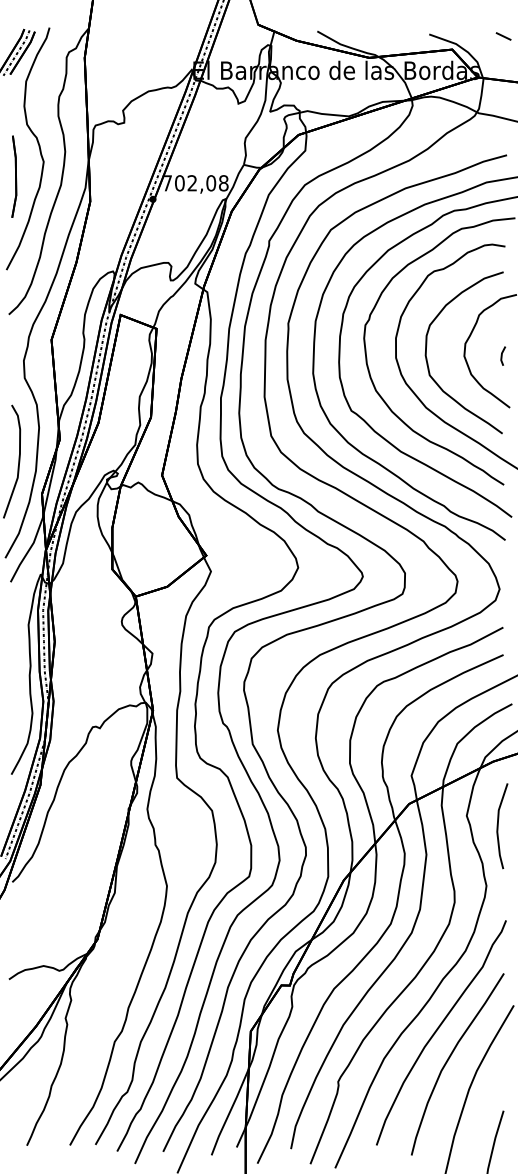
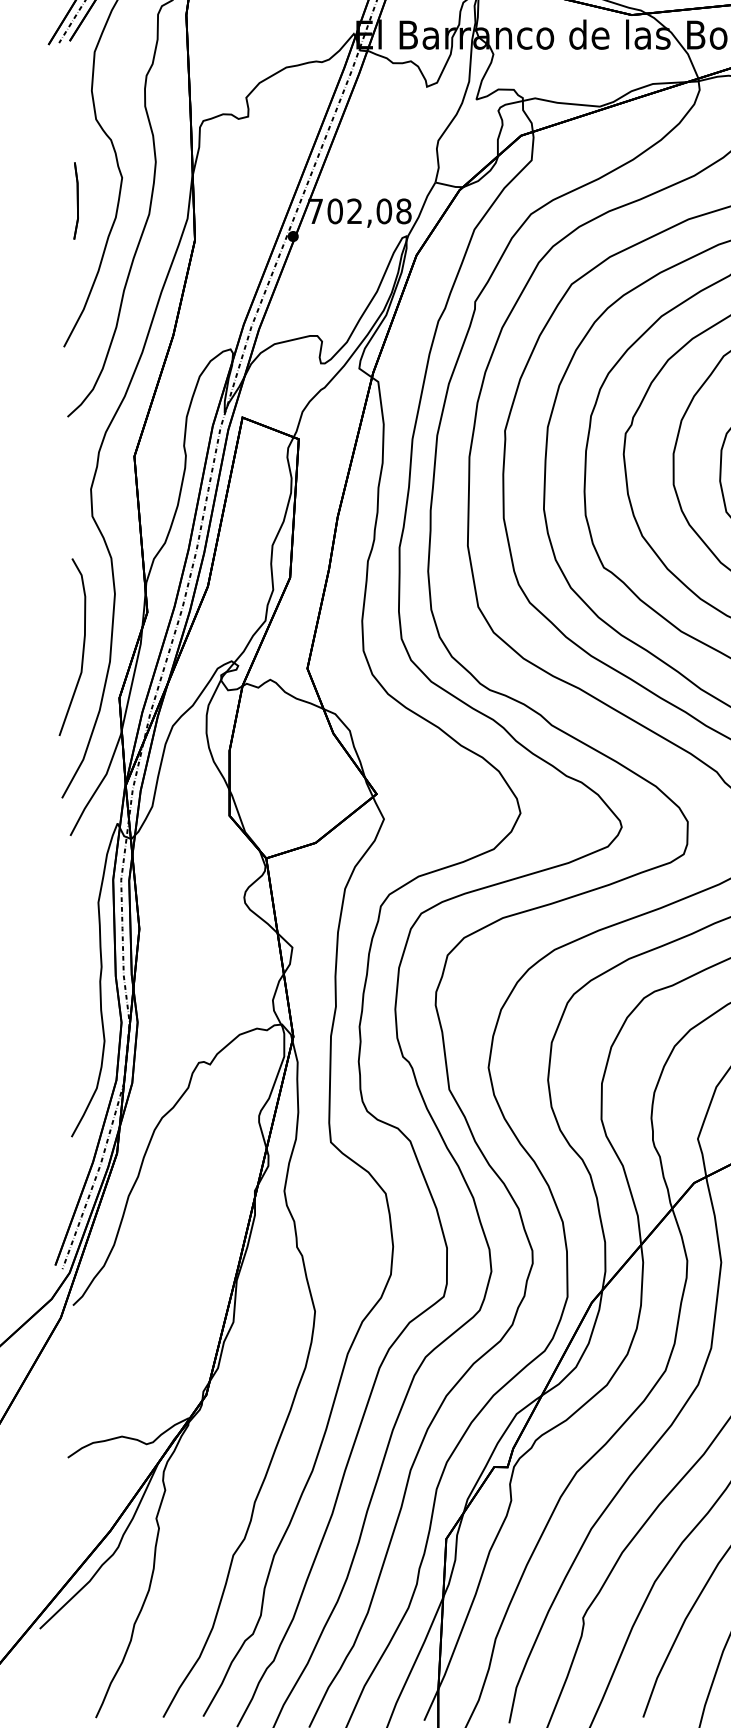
part: (14, 176) -> (76, 200), size x0.6

